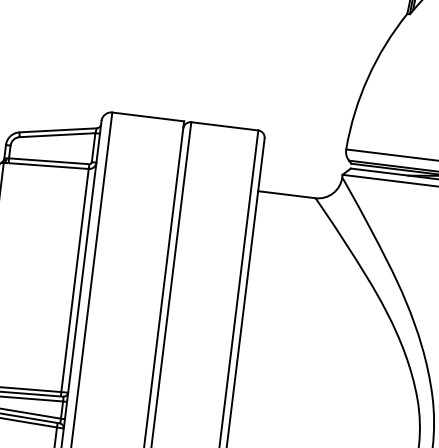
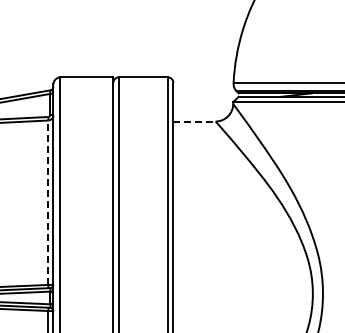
line: (286, 194) -> (194, 121), solid -> dashed
line: (75, 280) -> (48, 202), solid -> dashed

